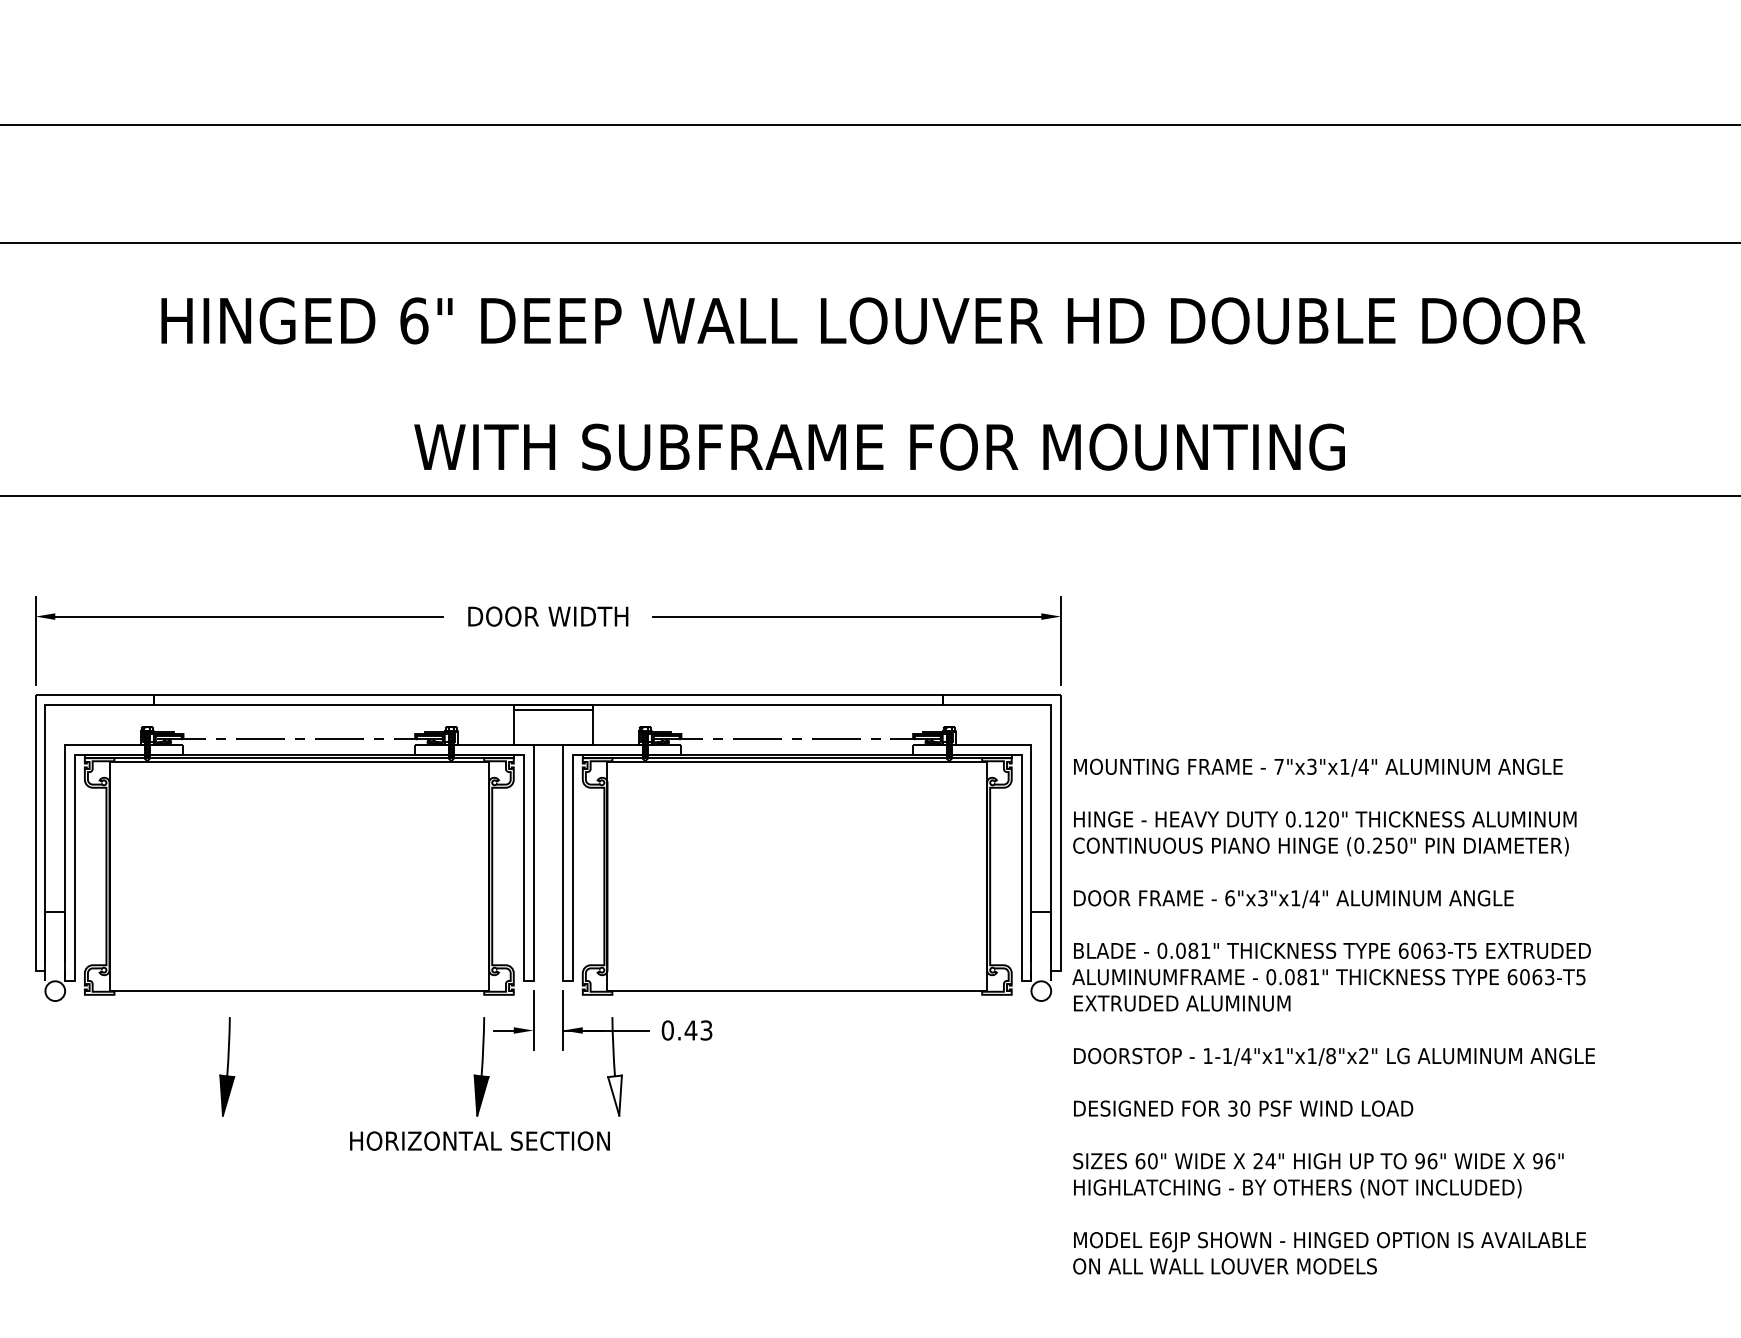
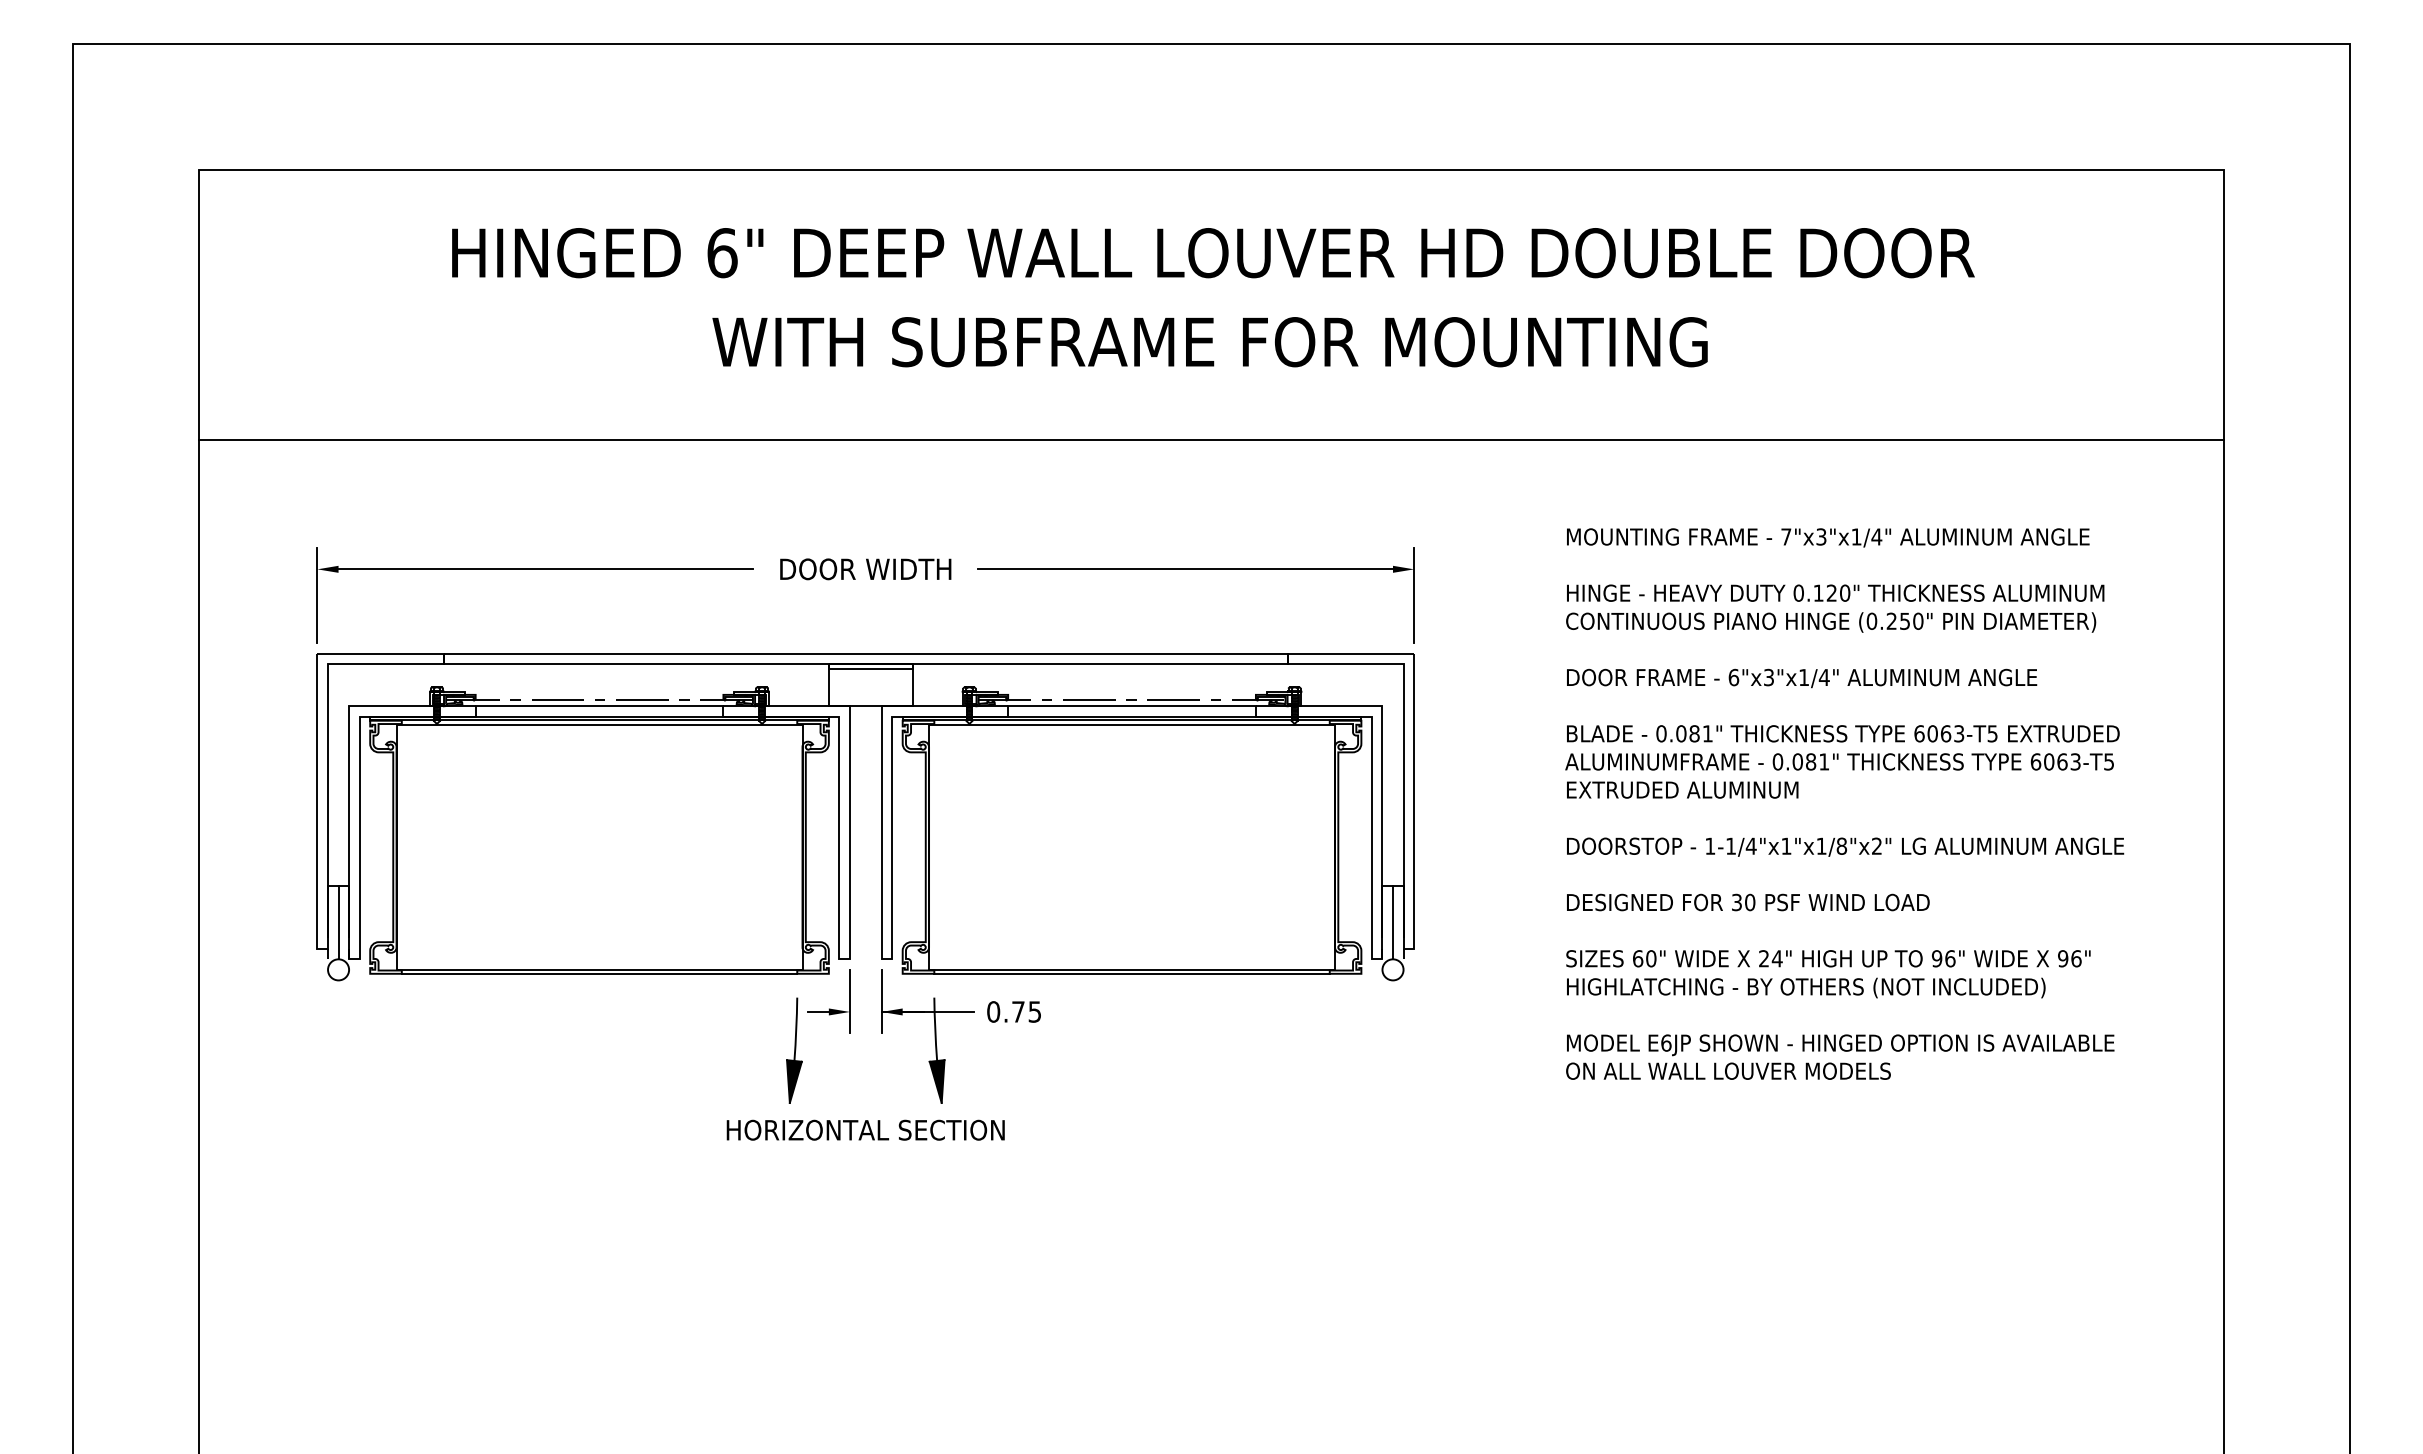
text: (879, 447) -> (1209, 342), moved
line: (299, 744) -> (599, 706), added
line: (796, 744) -> (1131, 706), added
line: (55, 946) -> (338, 922), added
line: (1041, 946) -> (1393, 922), added
line: (299, 994) -> (599, 973), added
line: (796, 994) -> (1131, 973), added
text: (1333, 1016) -> (1844, 803), moved
text: (698, 1030) -> (1026, 1011), 0.43 -> 0.75
part: (227, 1066) -> (522, 1050), removed
fill: (614, 1095) -> (936, 1081), added
text: (479, 1140) -> (865, 1129), moved

